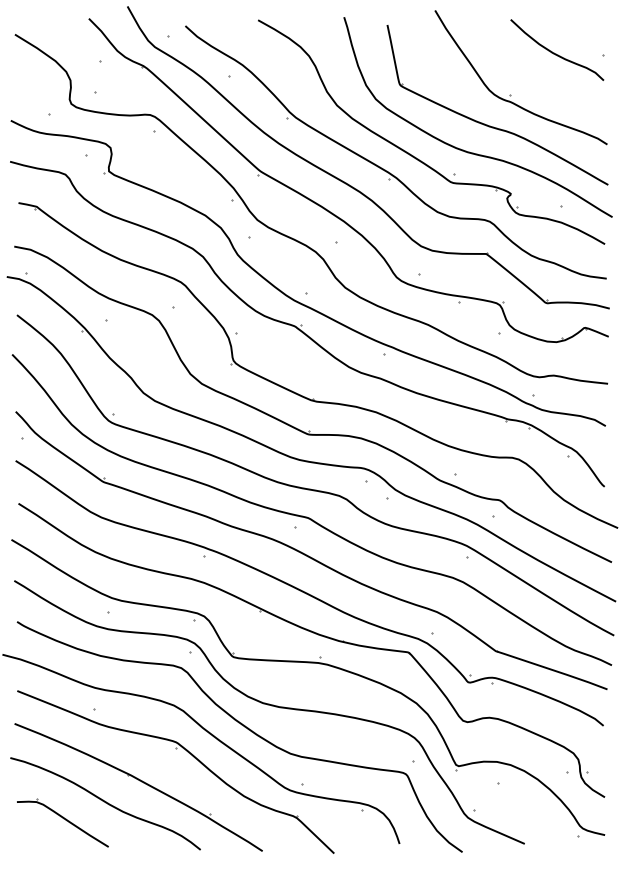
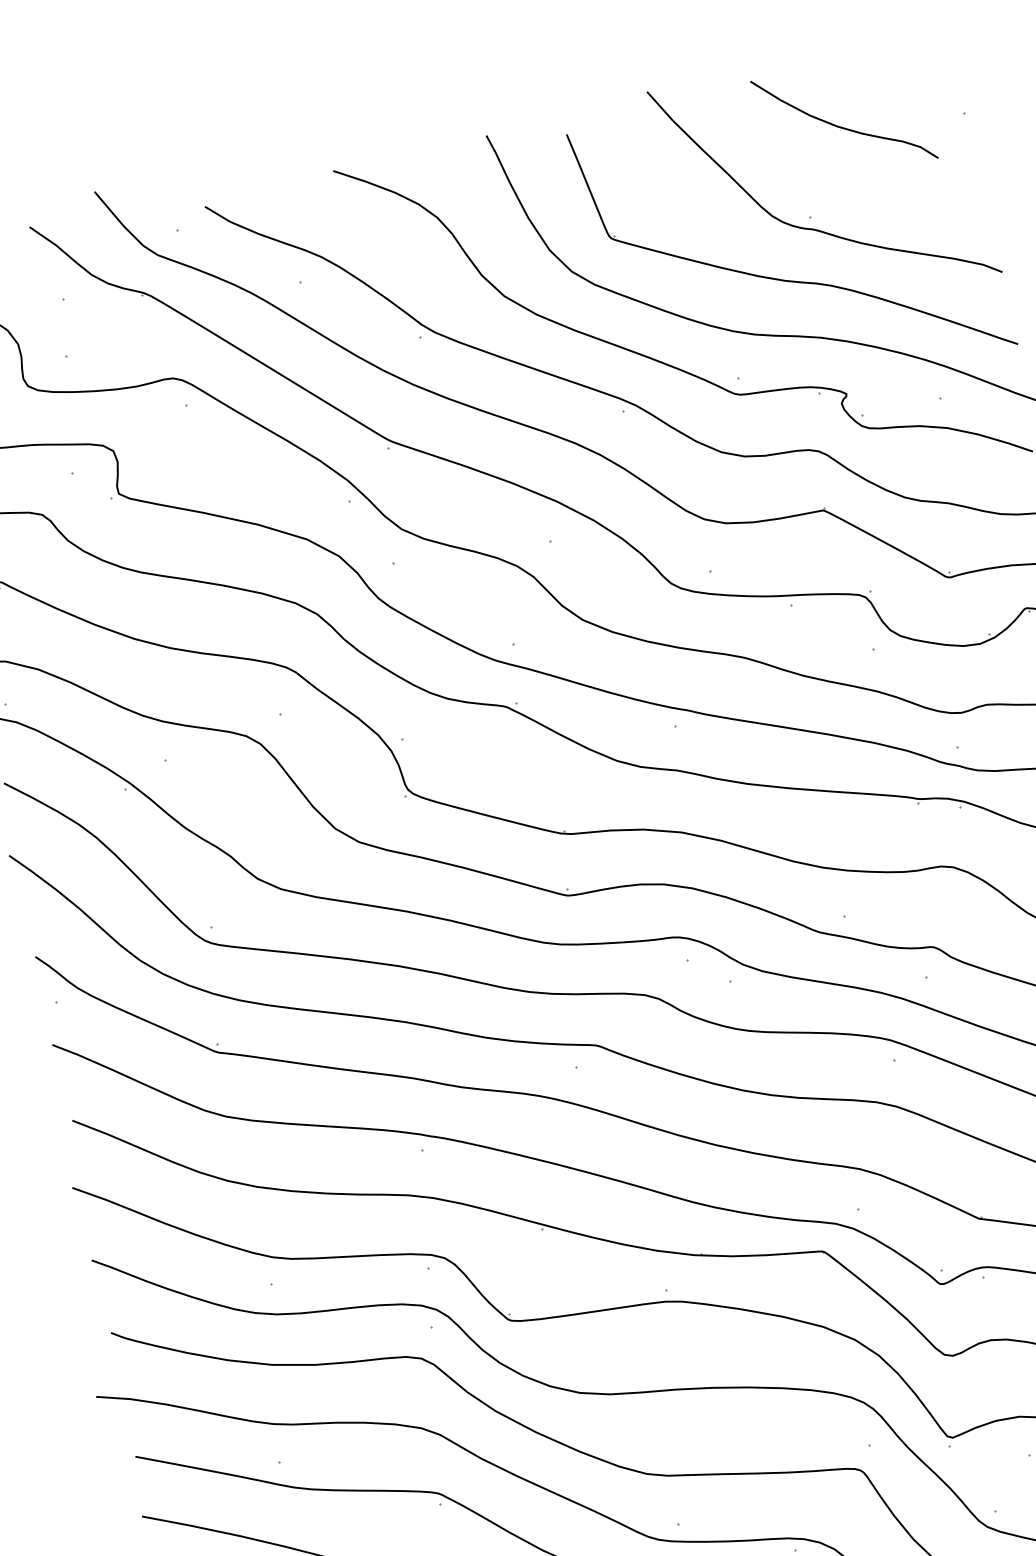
curve: (556, 53) -> (844, 126), moved

